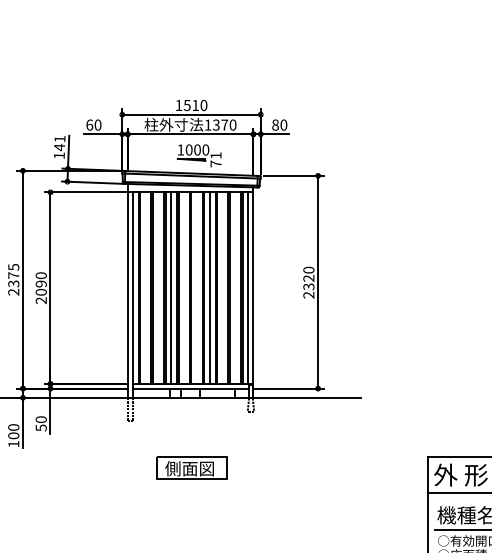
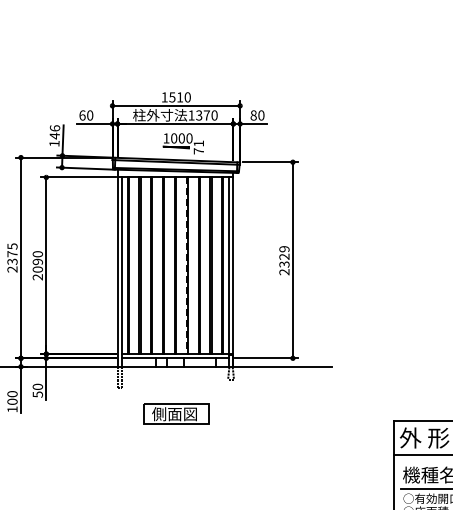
text: (59, 139) -> (54, 128), 141 -> 146
text: (308, 270) -> (284, 249), 2320 -> 2329
line: (171, 287) -> (157, 265), removed
line: (210, 287) -> (193, 265), removed
line: (202, 288) -> (186, 266), solid -> dashed
part: (191, 468) -> (176, 413), moved

